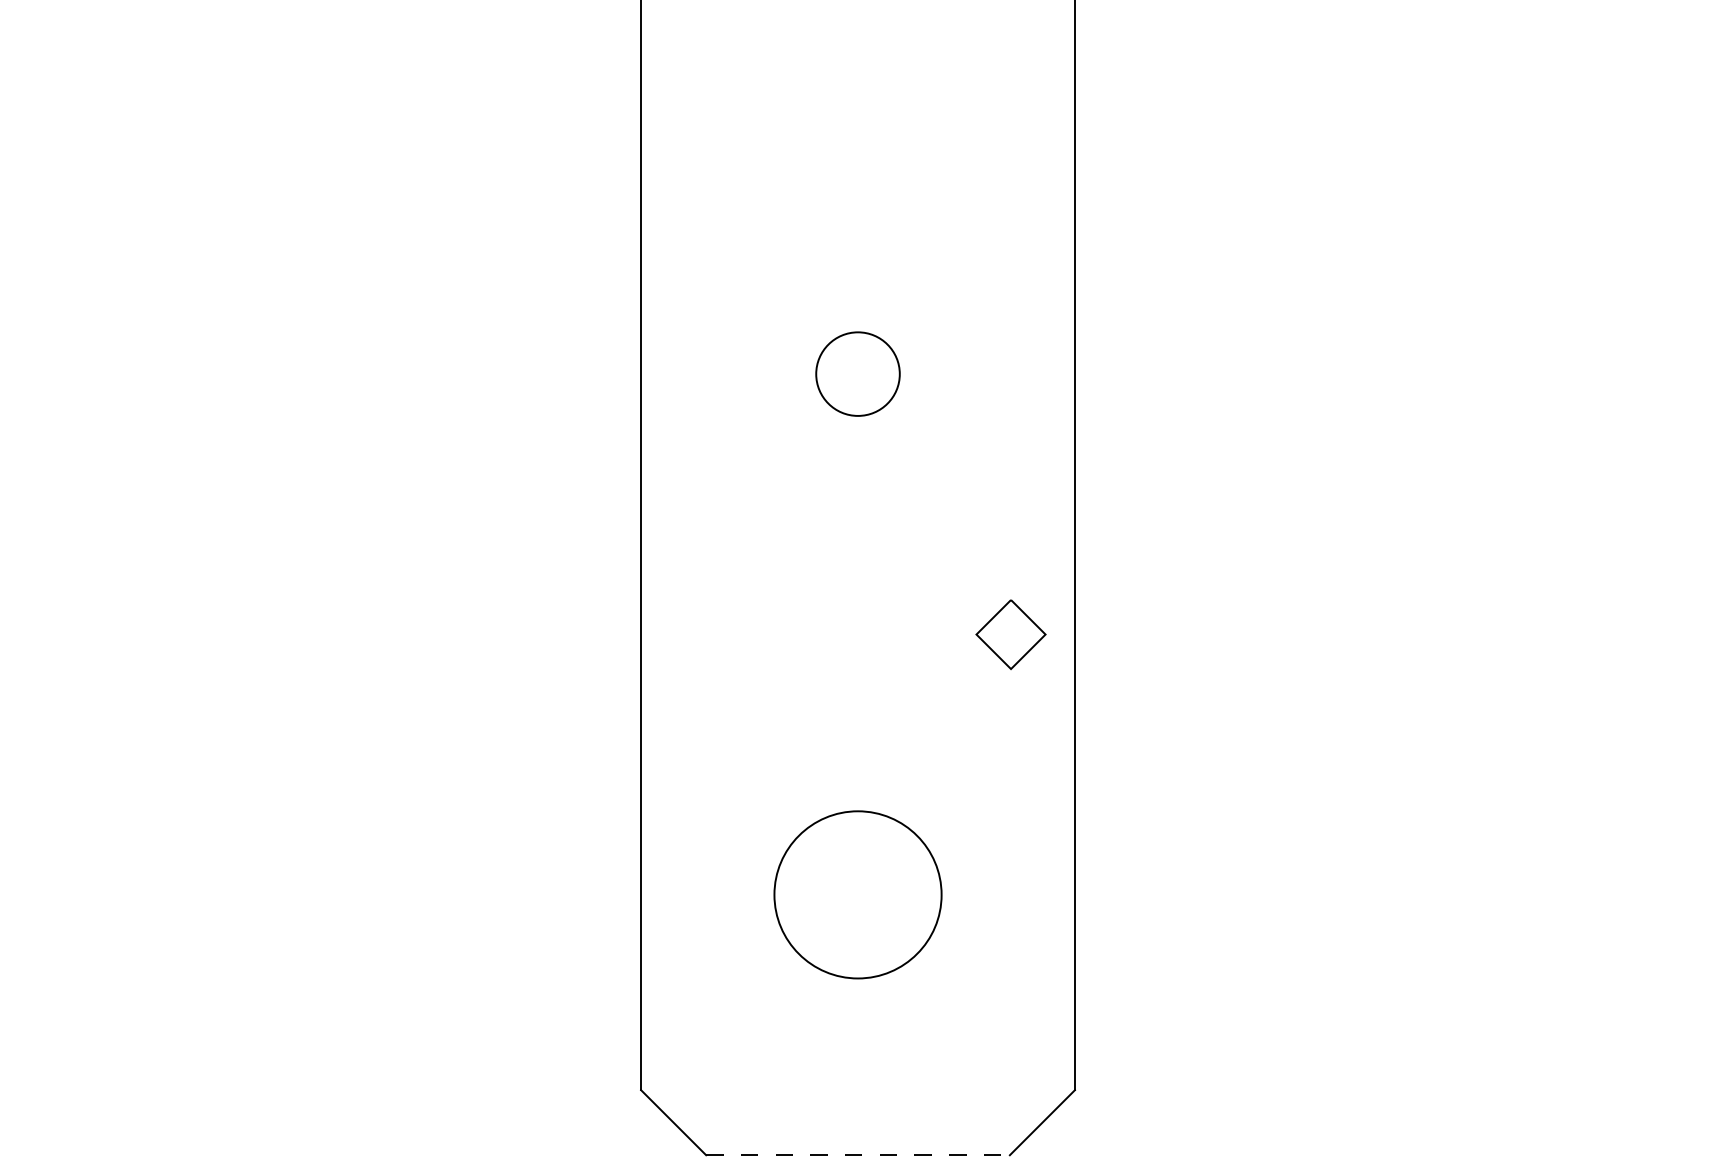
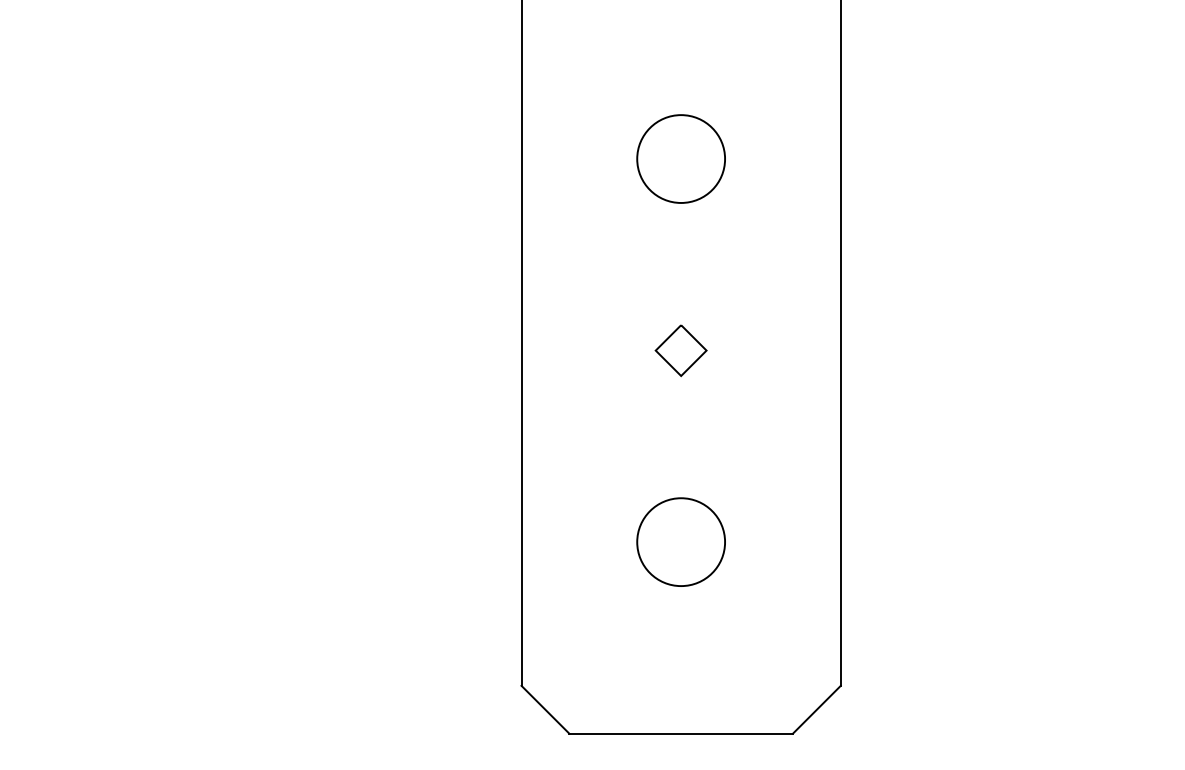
circle: (857, 373) -> (680, 158), size x1.43
part: (1010, 634) -> (680, 350), moved
circle: (857, 894) -> (680, 541), size x0.71
line: (858, 1155) -> (681, 733), dashed -> solid

